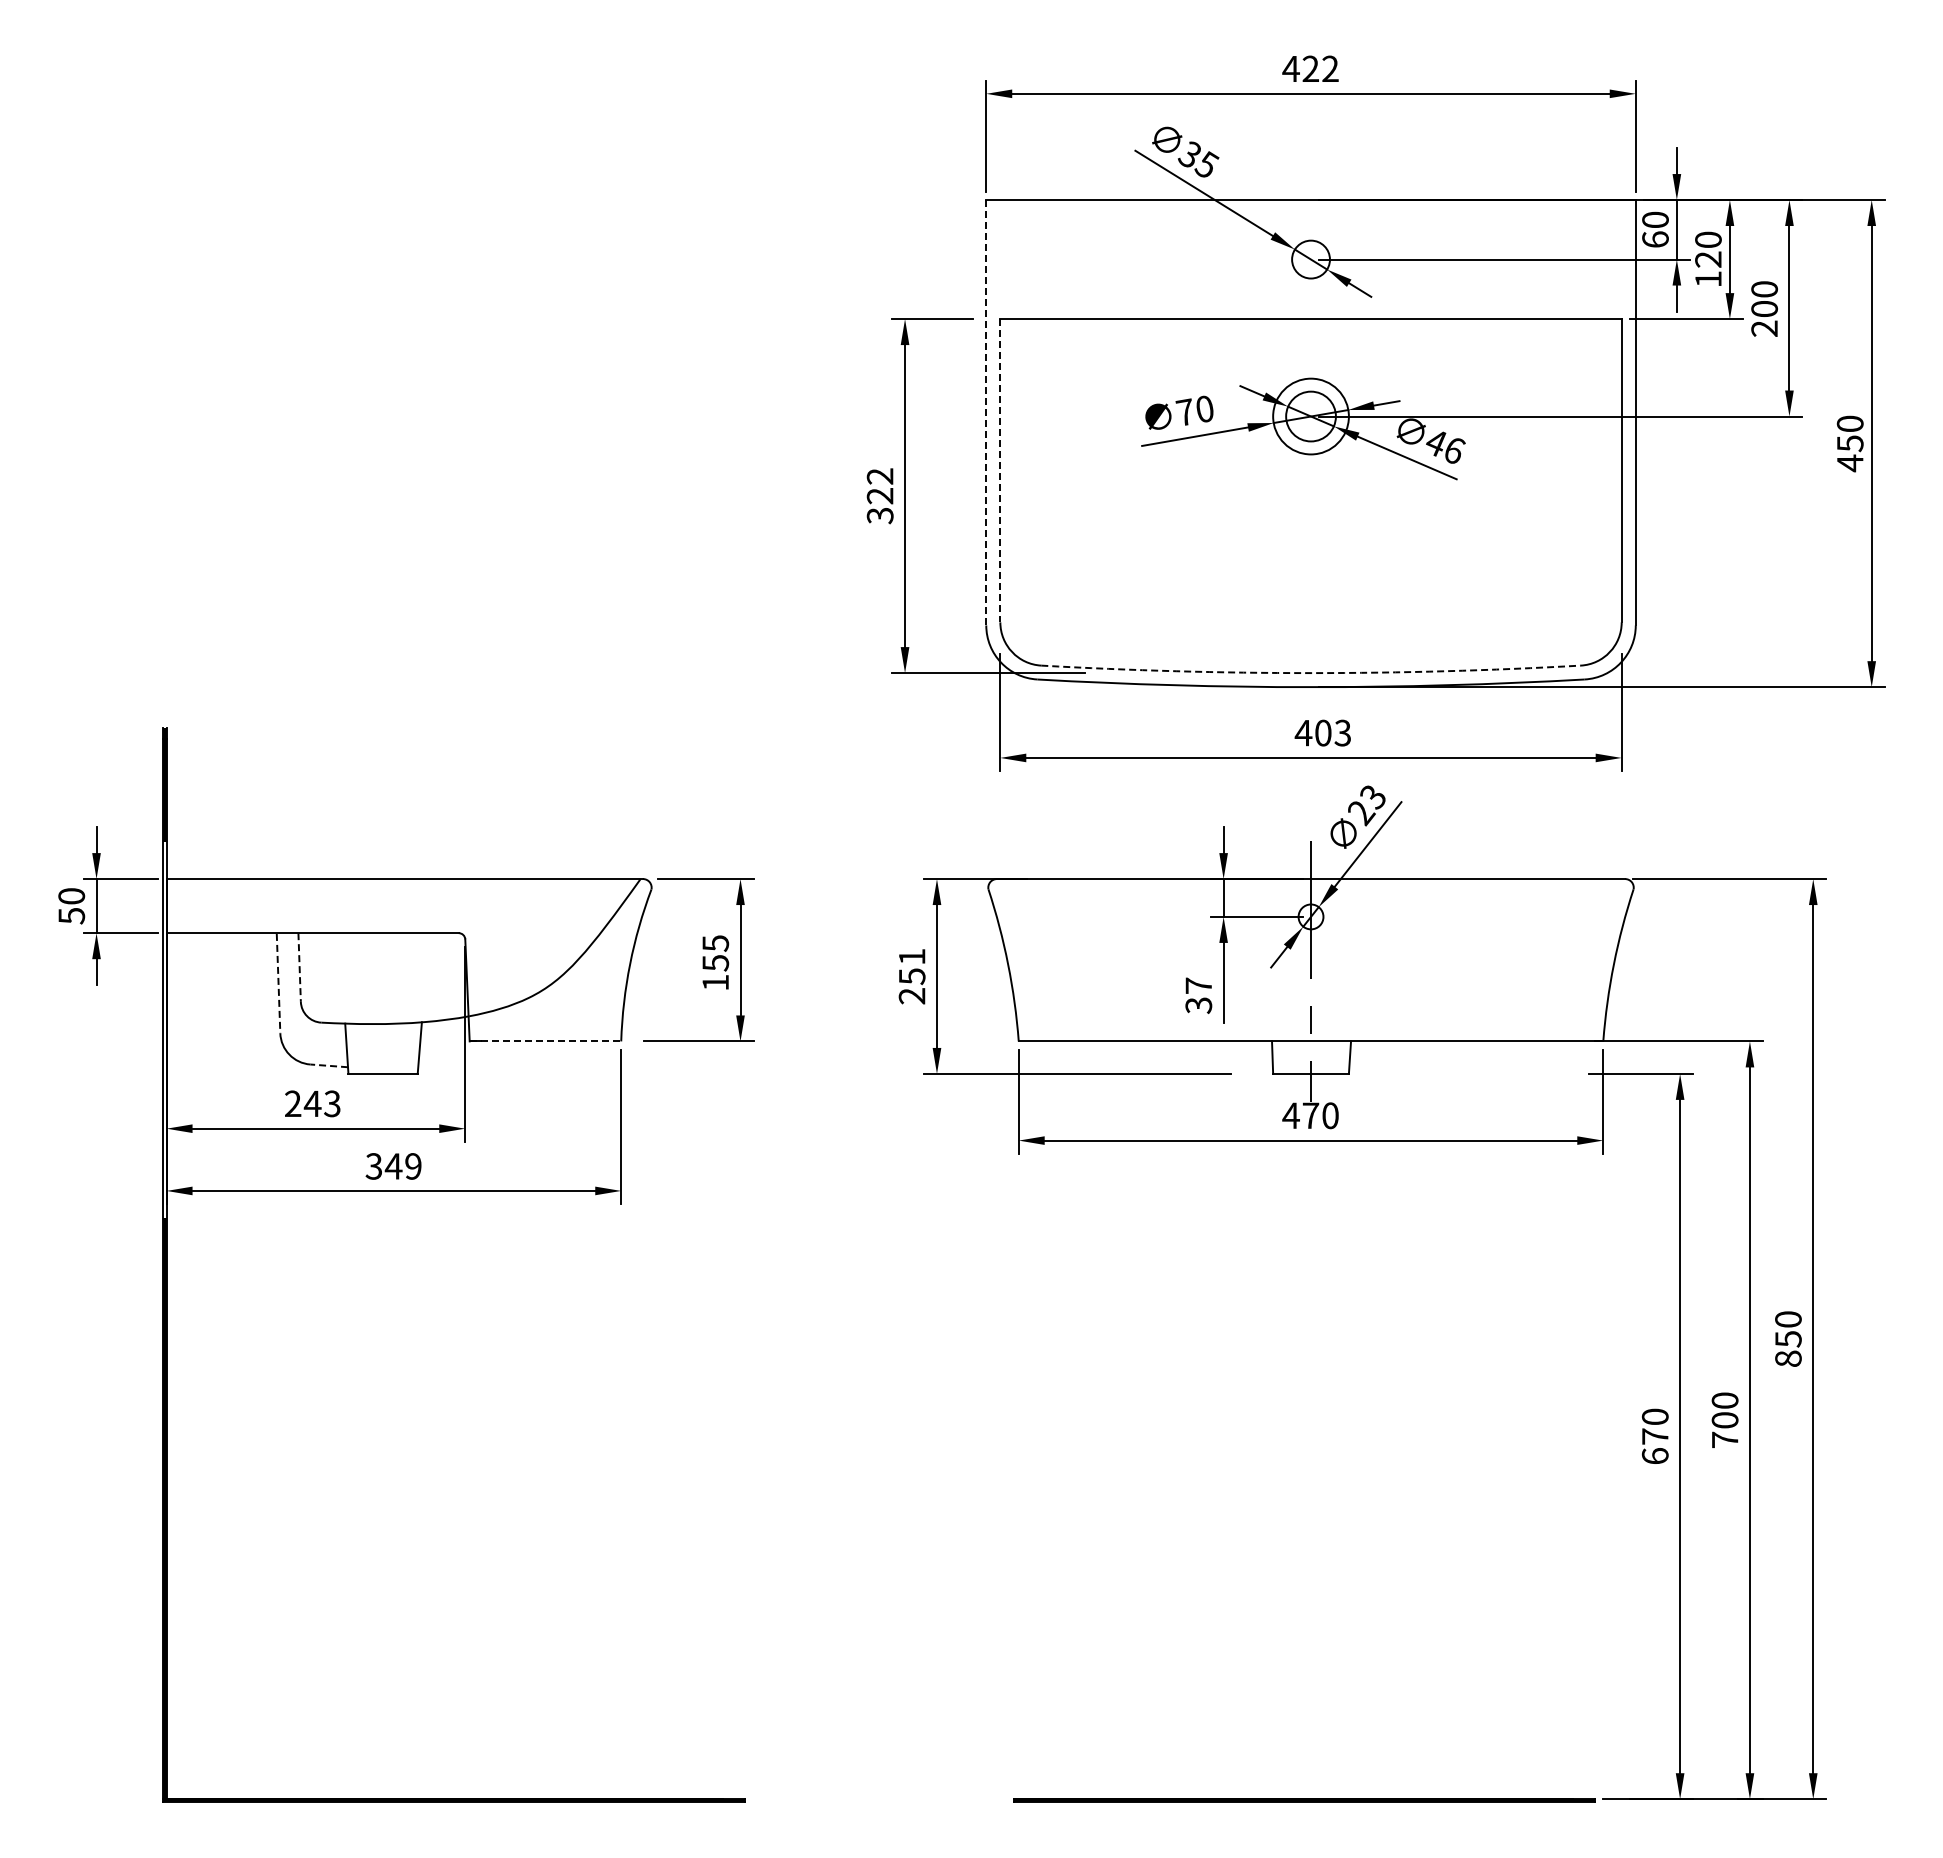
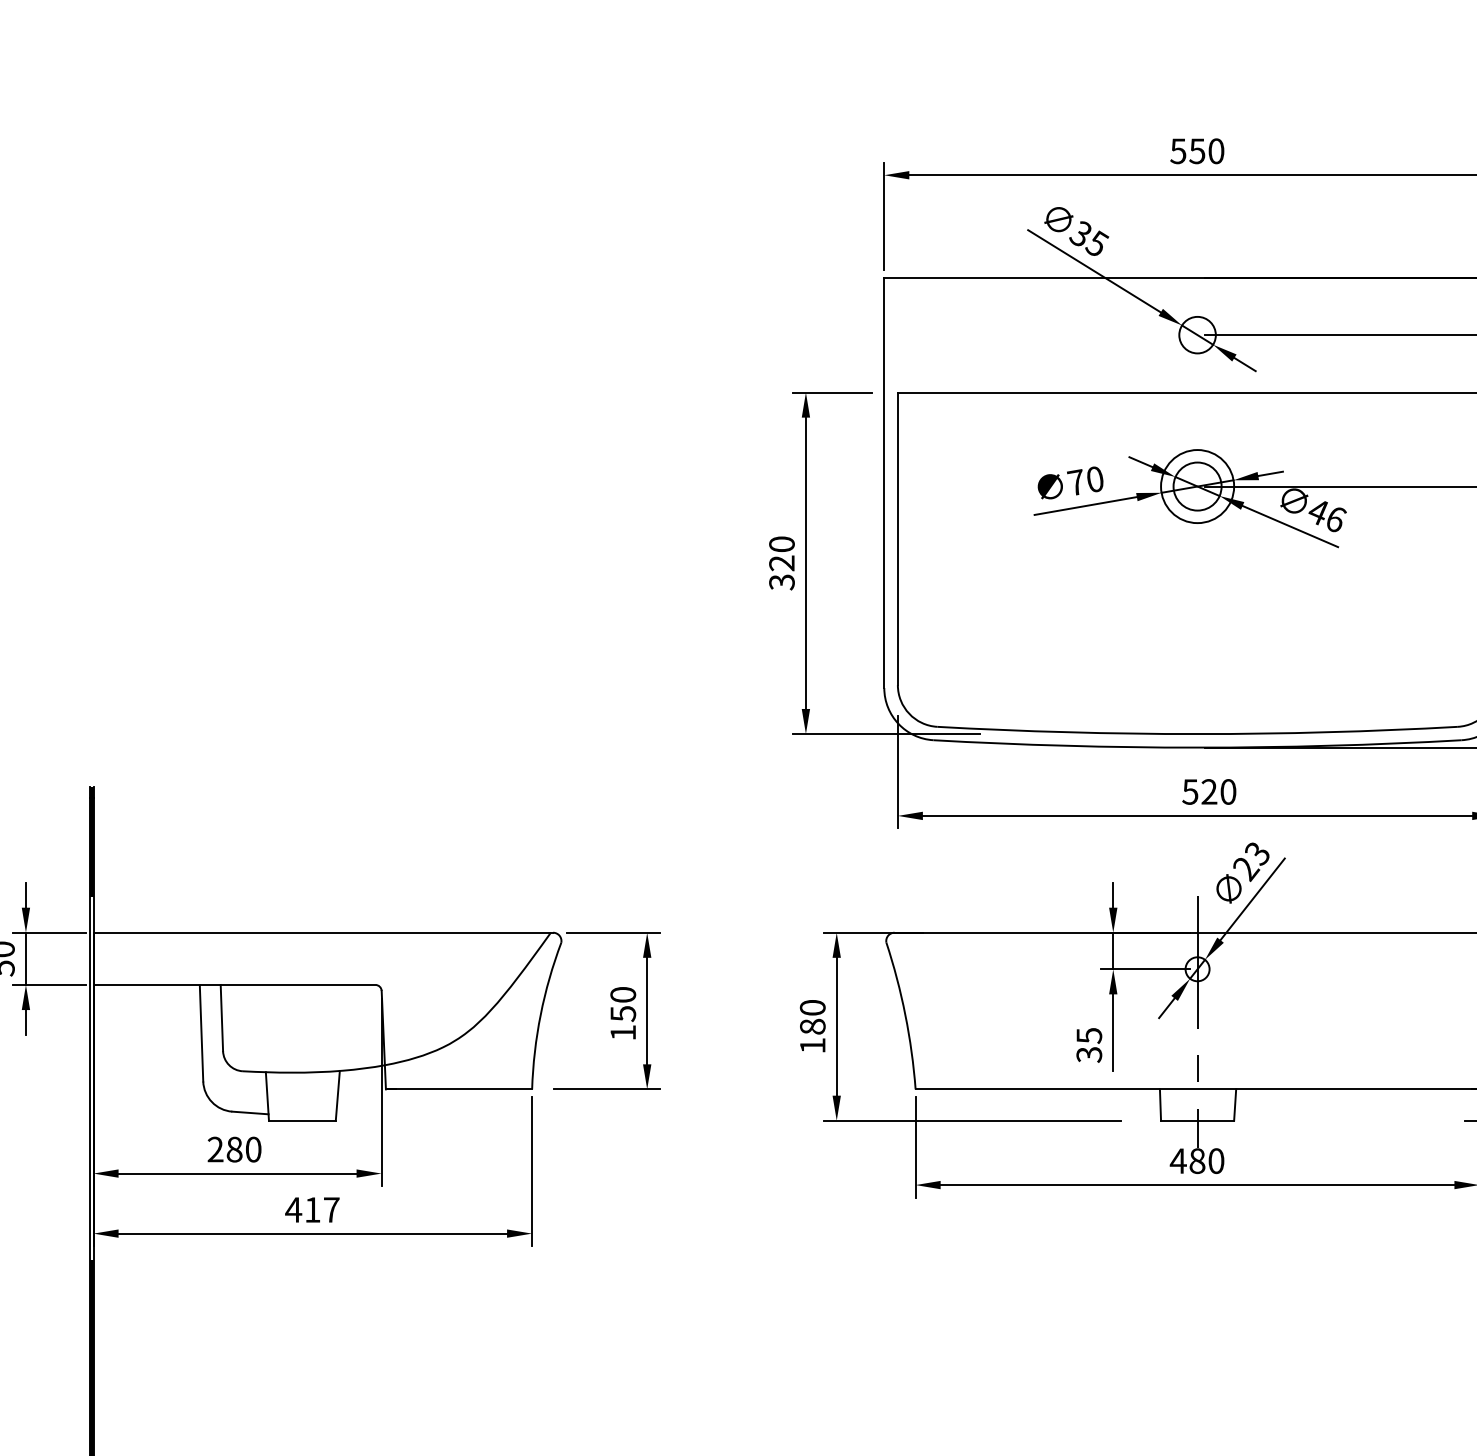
text: (1310, 68) -> (1197, 150), 422 -> 550
line: (986, 412) -> (884, 482), dashed -> solid
line: (1000, 470) -> (898, 538), dashed -> solid
text: (879, 476) -> (781, 544), 322 -> 320
arc: (1311, 673) -> (1198, 734), dashed -> solid
text: (1322, 732) -> (1208, 791), 403 -> 520
text: (715, 943) -> (623, 994), 155 -> 150
line: (299, 967) -> (221, 1018), dashed -> solid
text: (911, 976) -> (812, 1026), 251 -> 180
line: (278, 983) -> (201, 1033), dashed -> solid
text: (1198, 985) -> (1089, 1035), 37 -> 35
line: (545, 1041) -> (459, 1089), dashed -> solid
line: (329, 1065) -> (250, 1112), dashed -> solid
text: (321, 1103) -> (242, 1149), 243 -> 280
text: (1310, 1115) -> (1197, 1160), 470 -> 480
text: (393, 1166) -> (312, 1210), 349 -> 417

